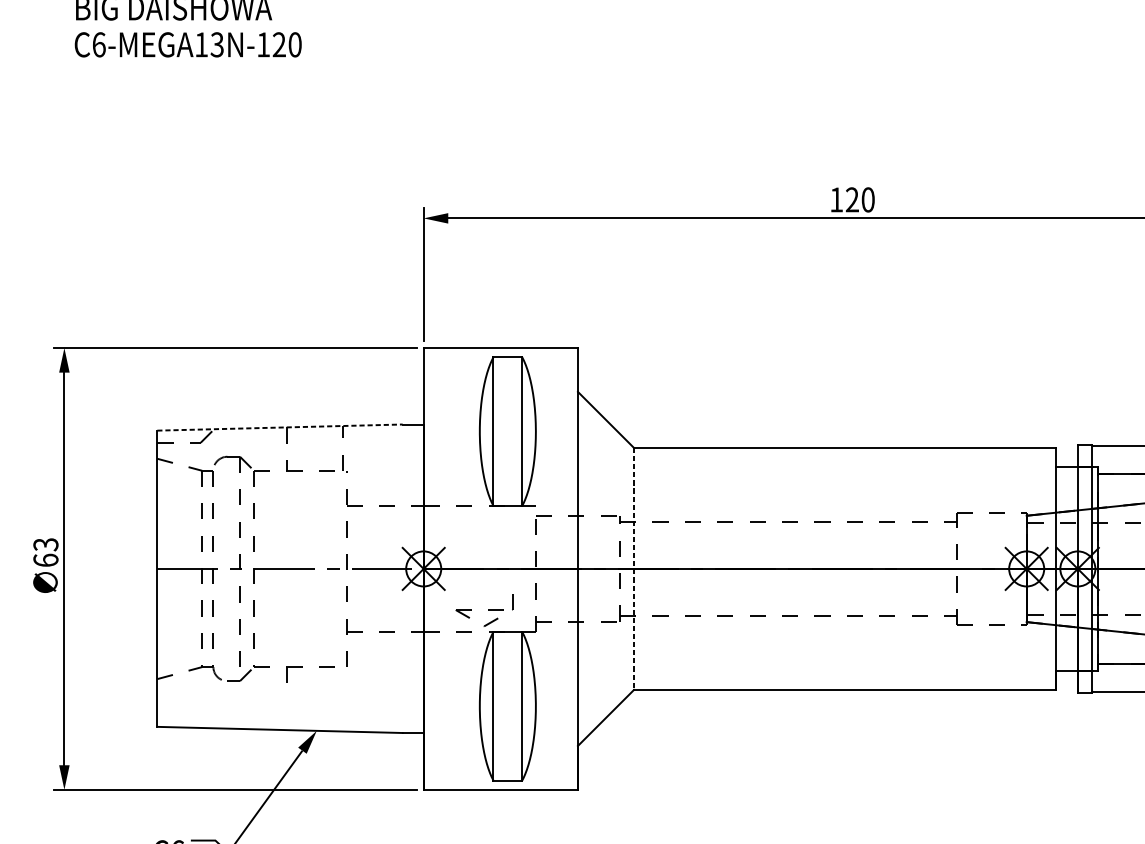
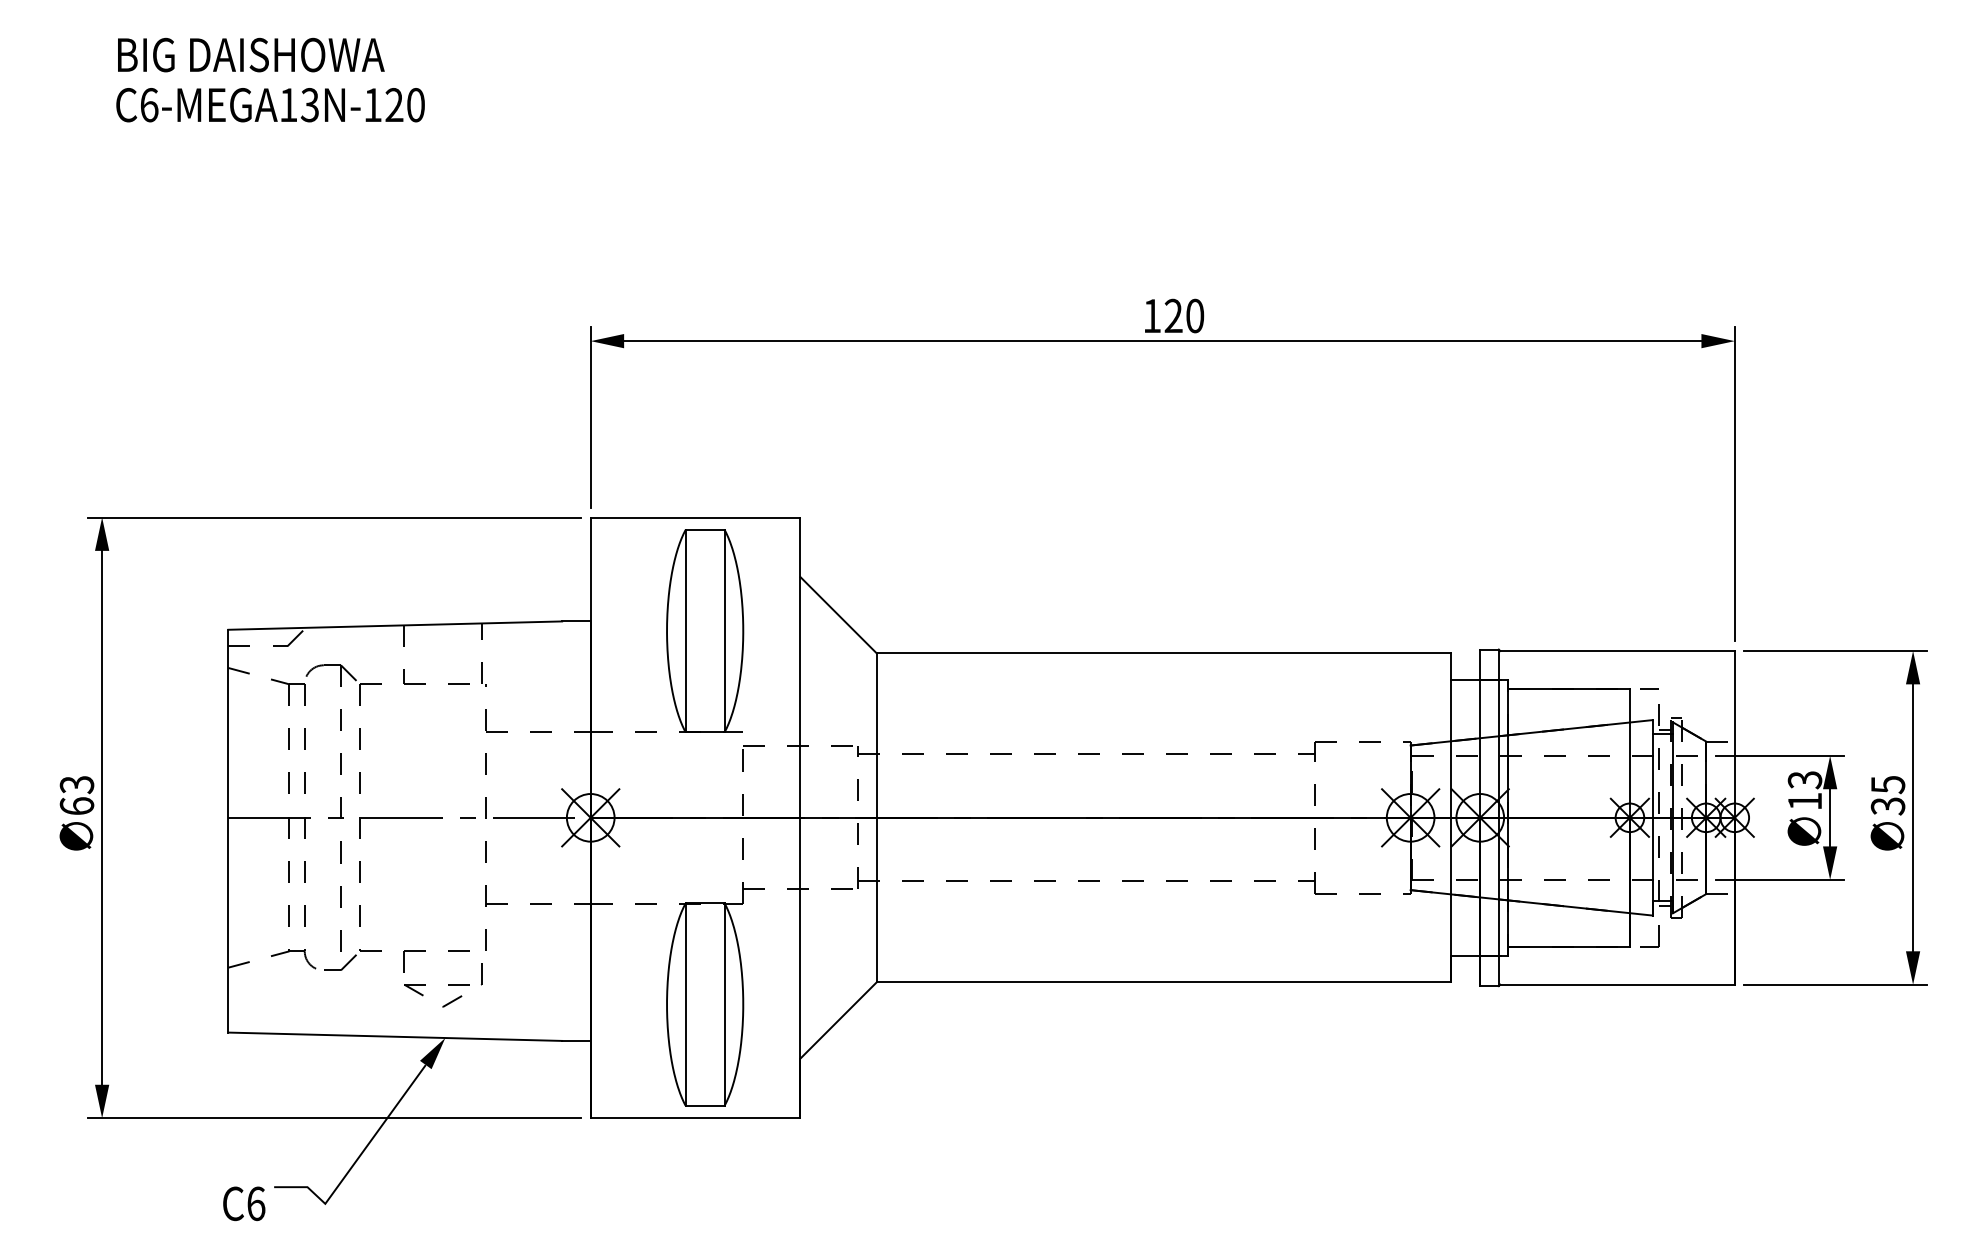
line: (280, 427) -> (395, 625), dashed -> solid
line: (633, 569) -> (876, 818), dashed -> solid
part: (484, 610) -> (443, 985), moved

